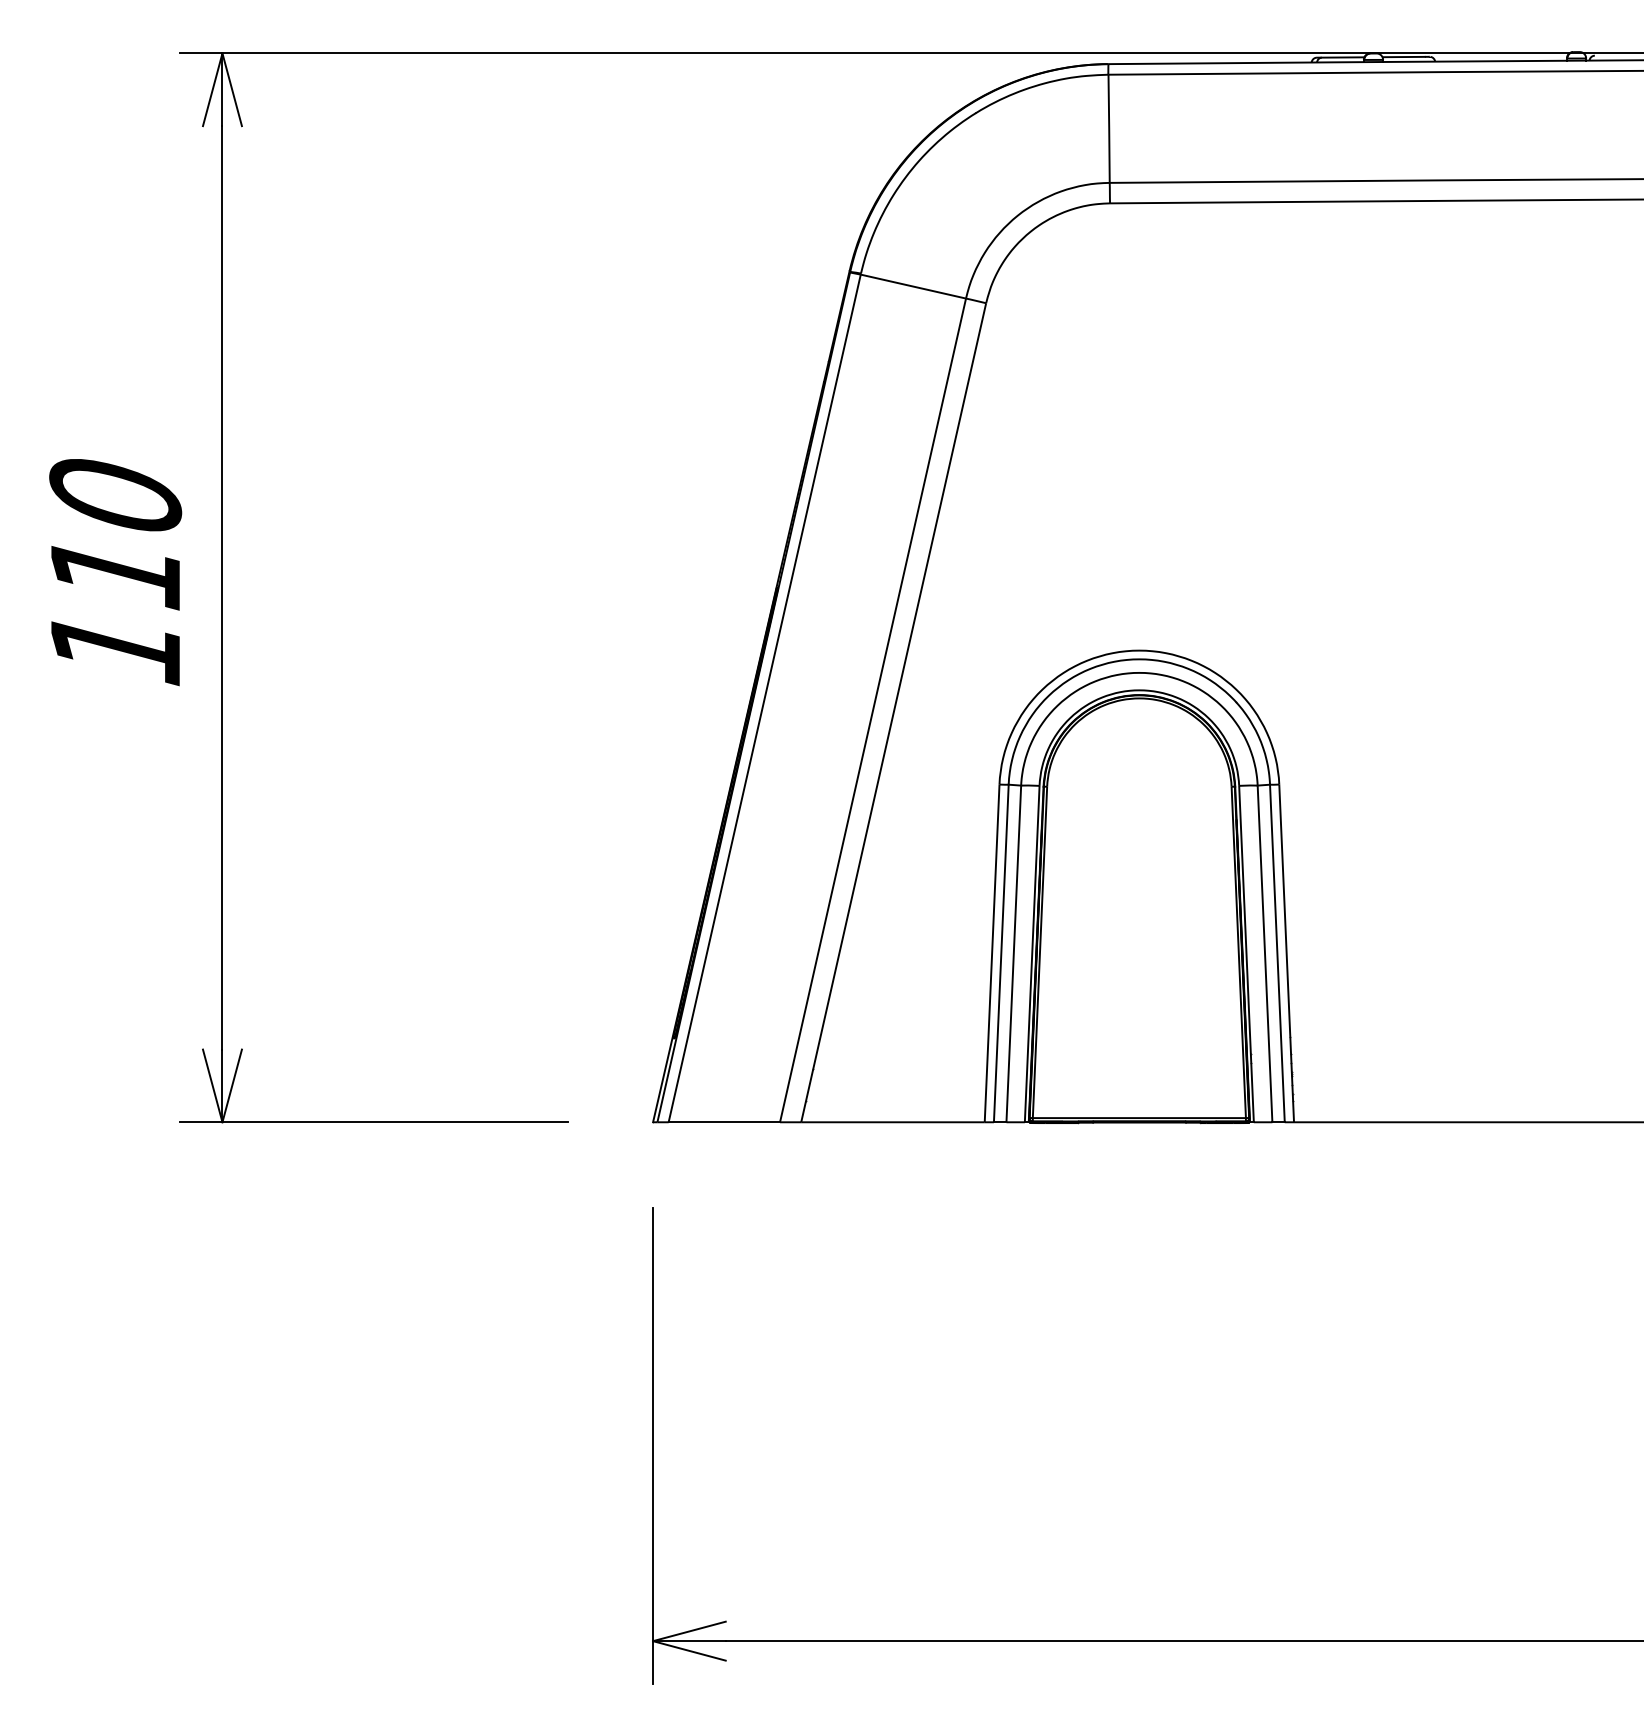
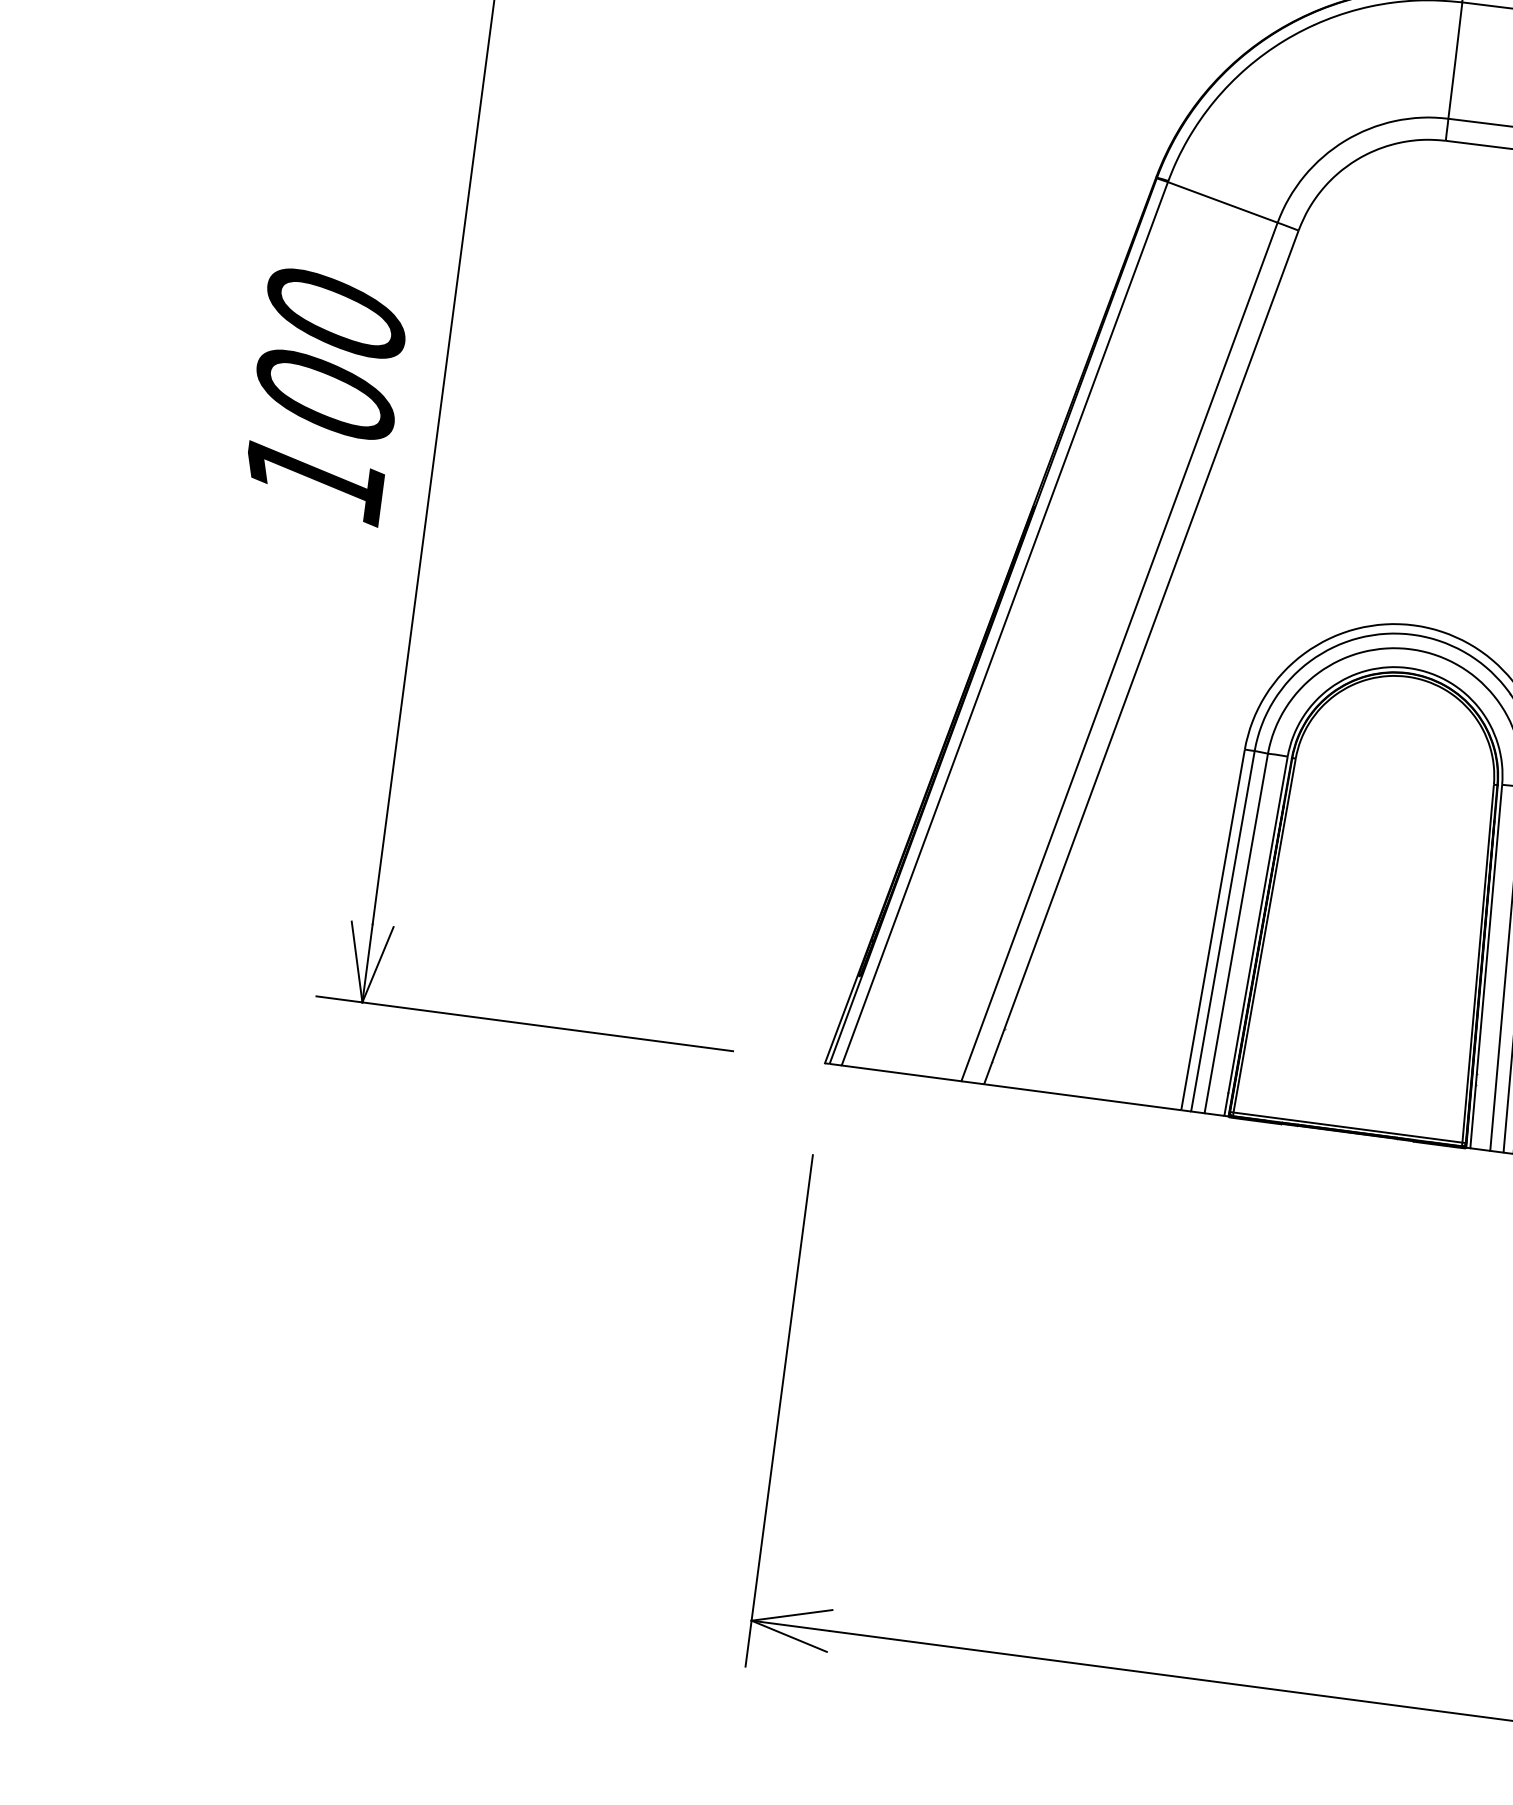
text: (115, 572) -> (325, 396), 110 -> 100

